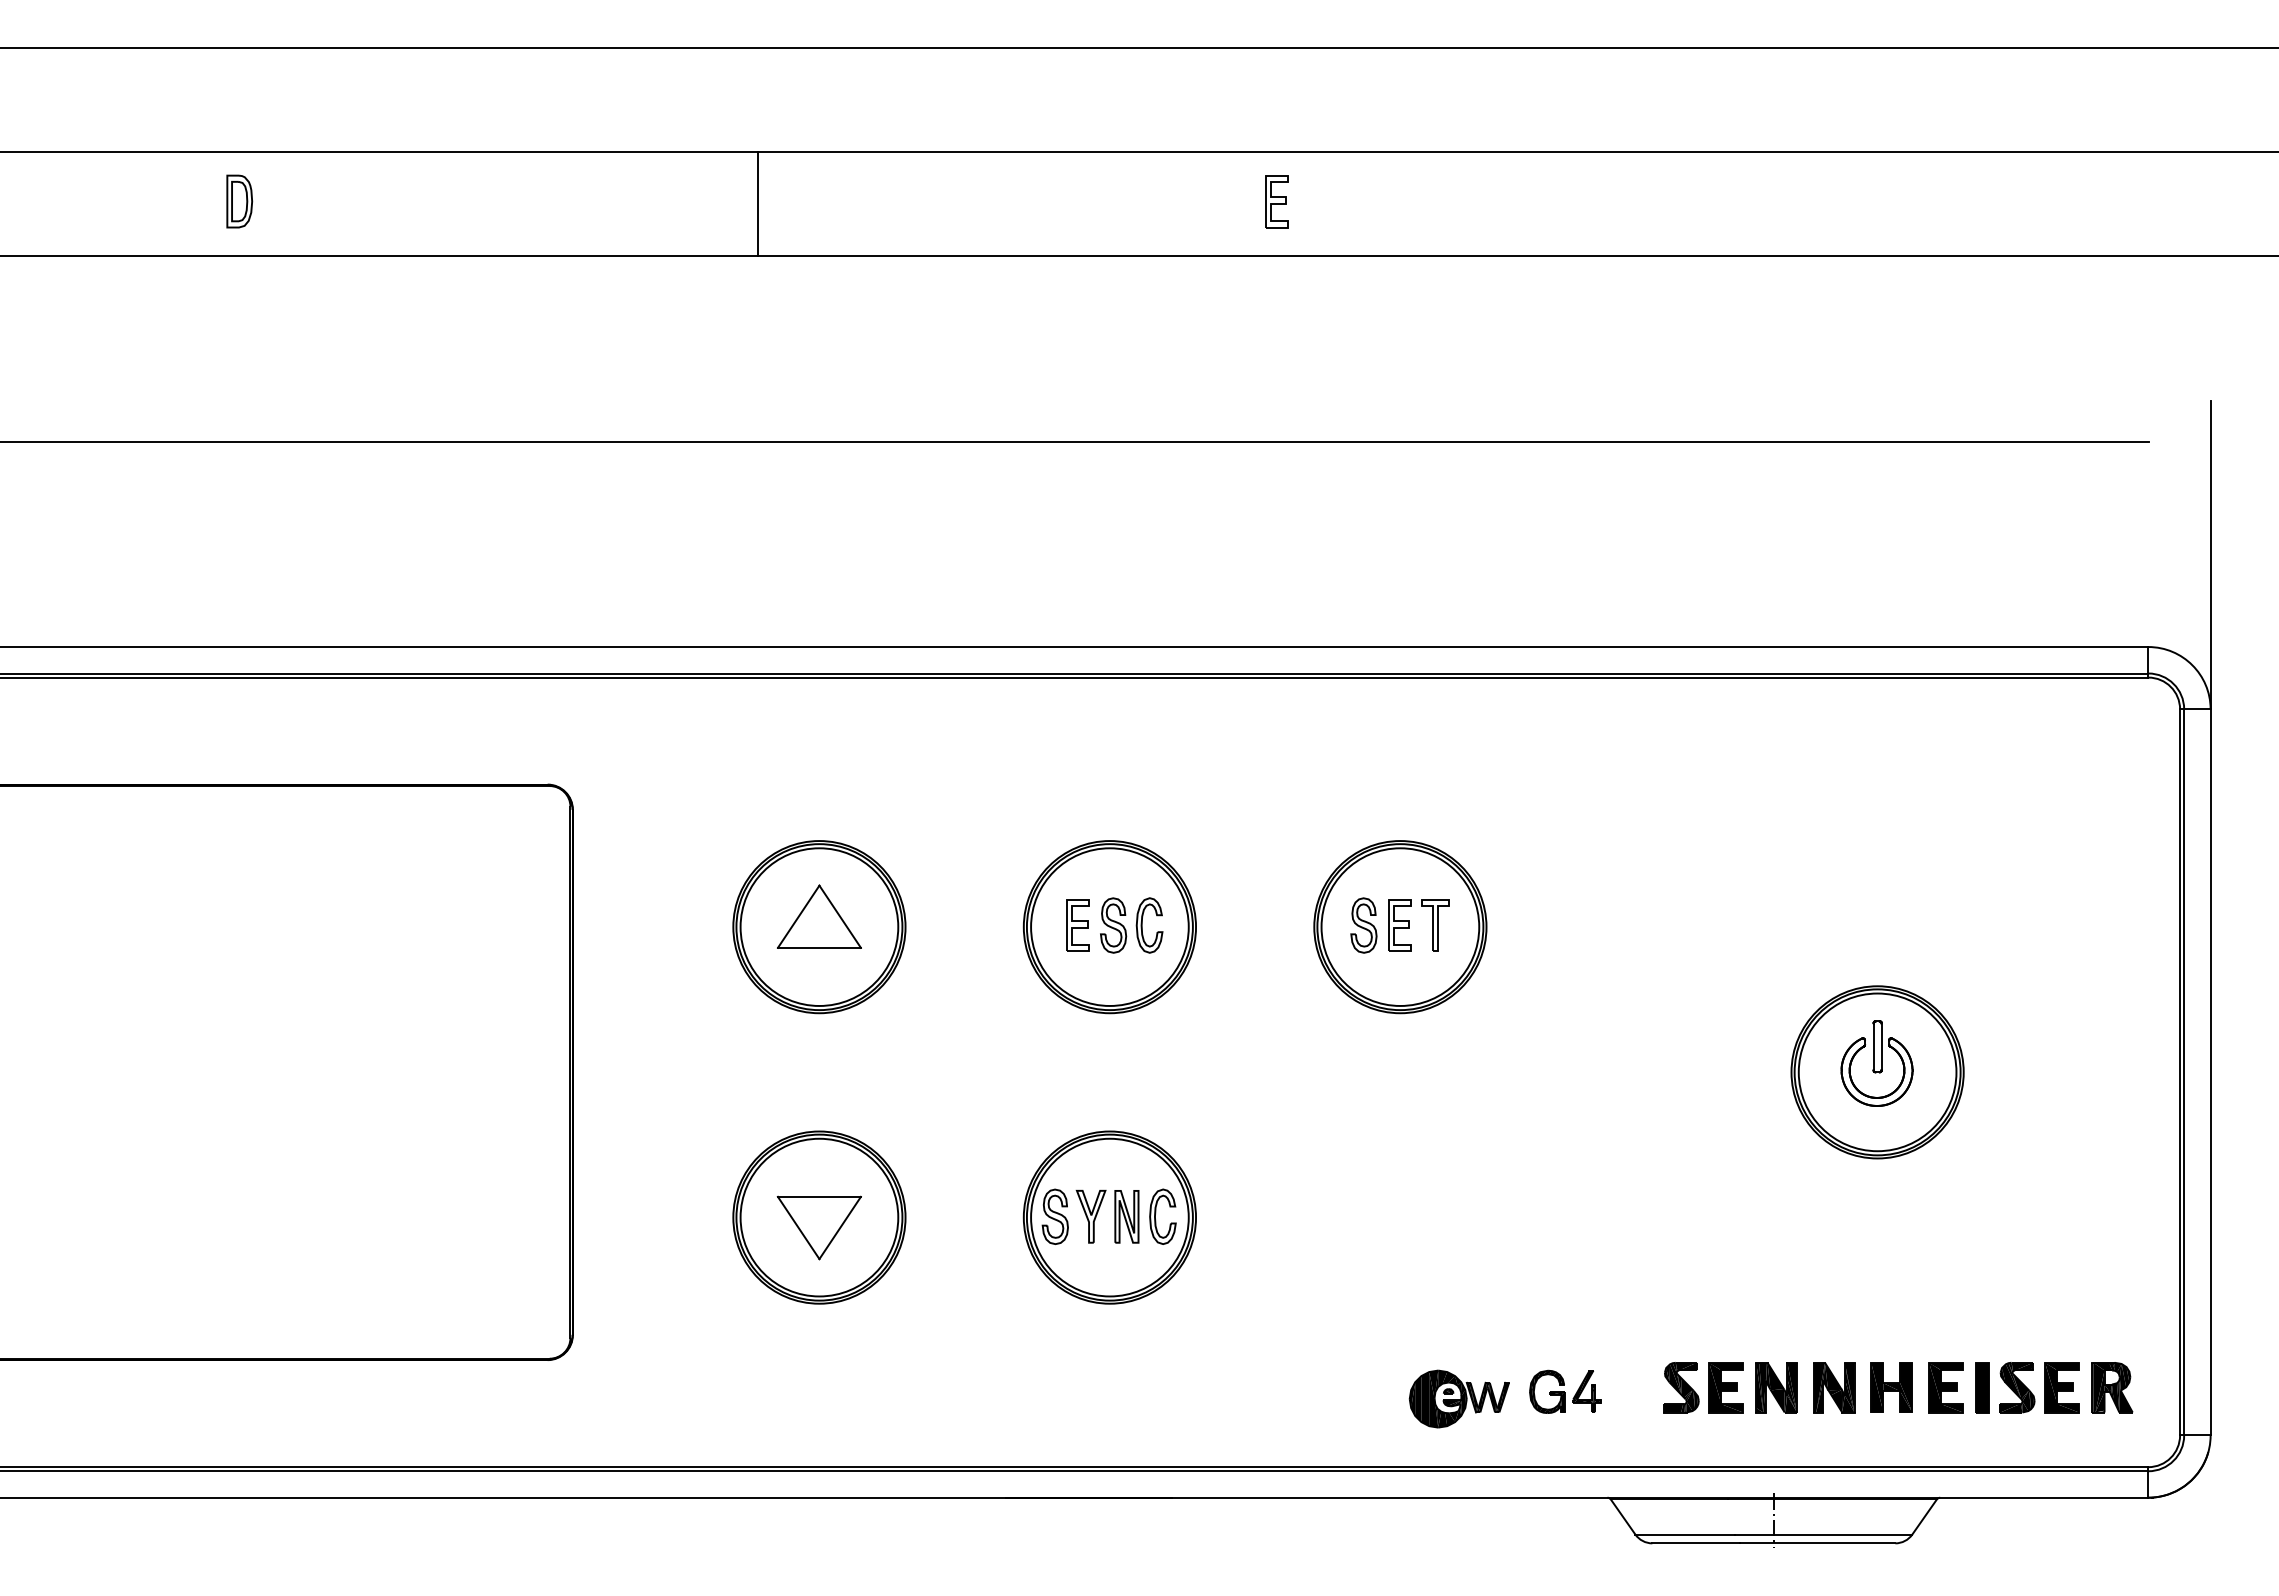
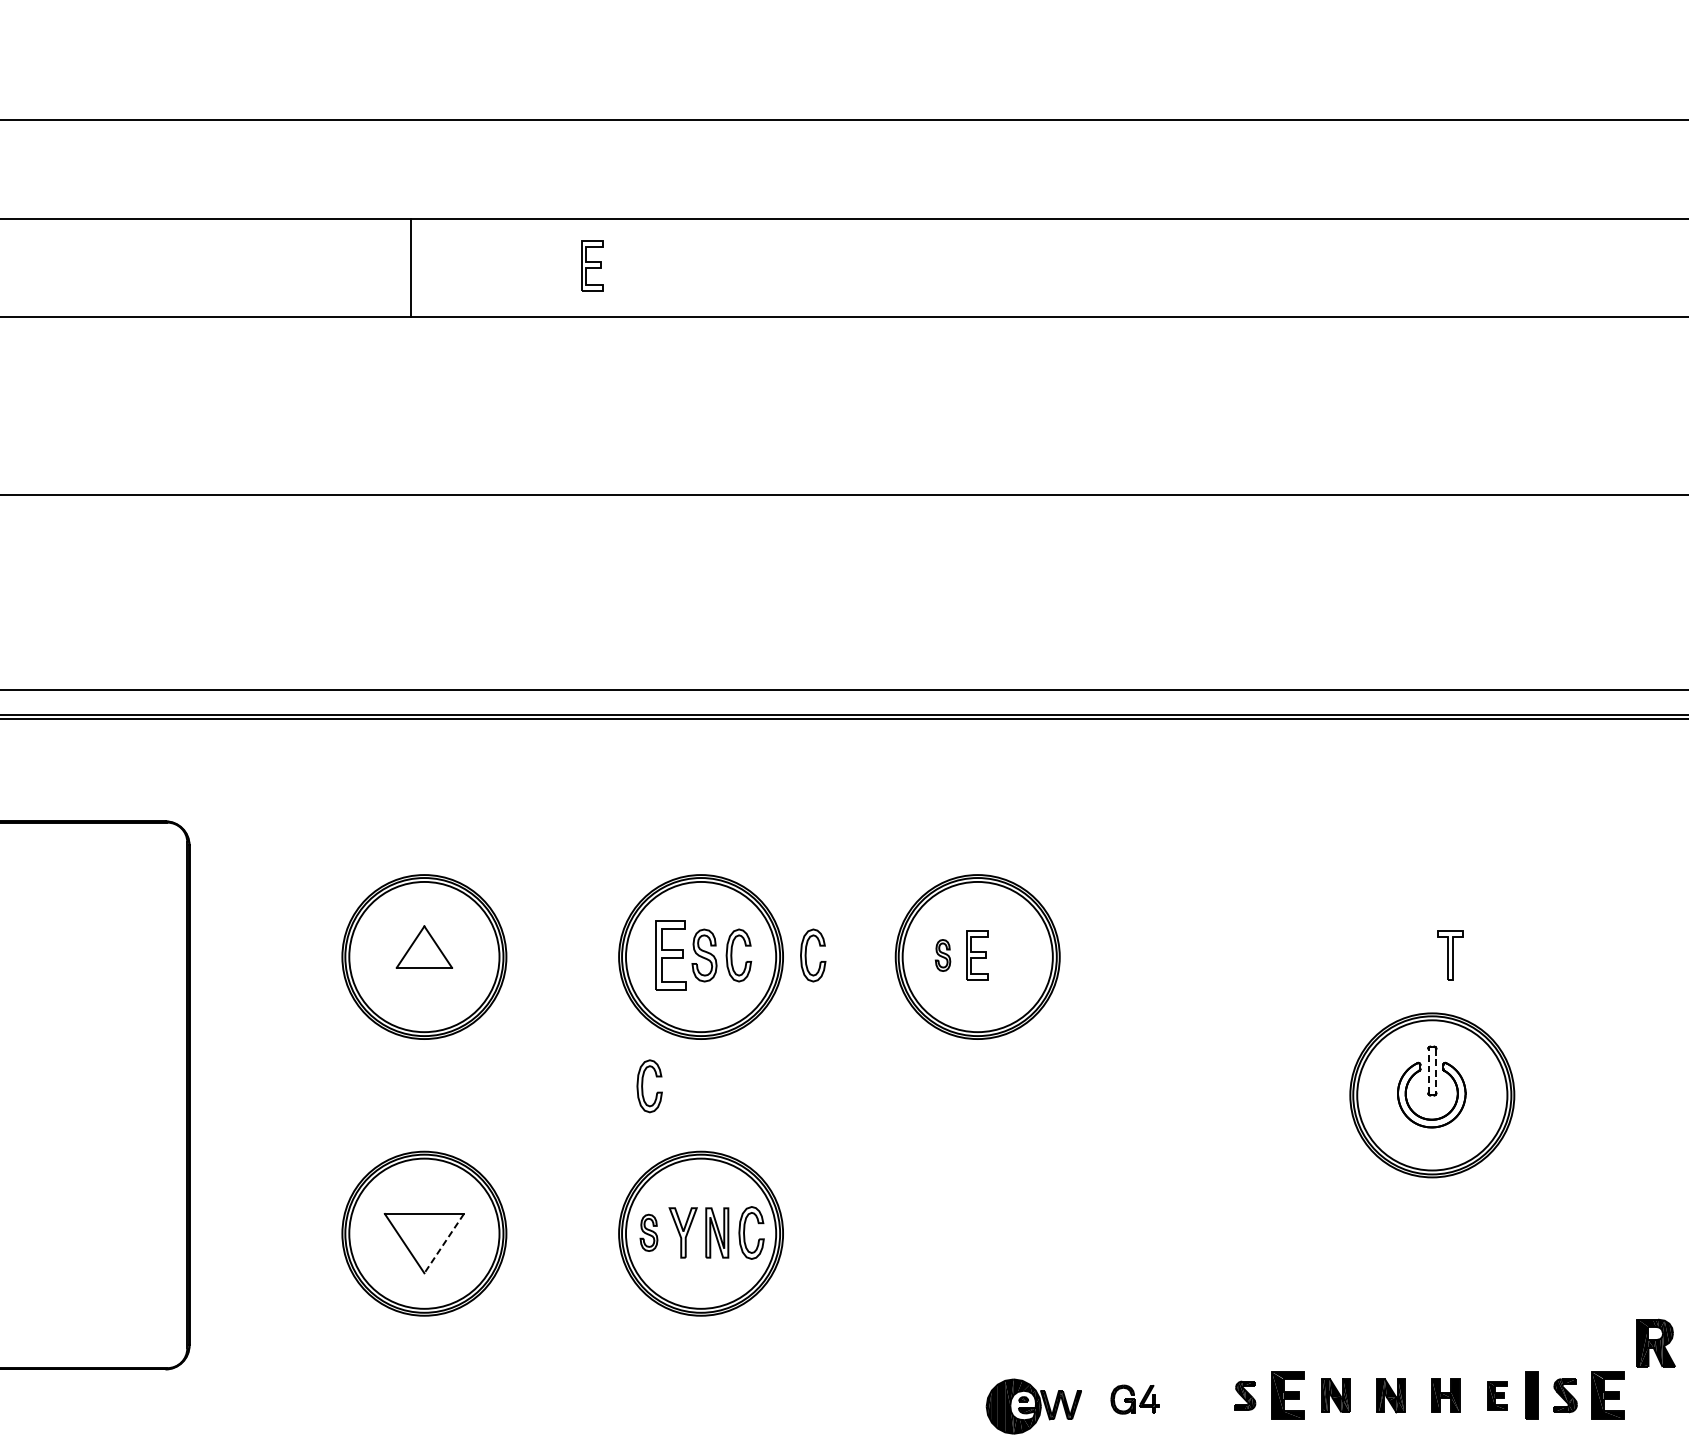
part: (1276, 201) -> (592, 265), moved
line: (757, 203) -> (411, 267), moved
part: (819, 916) -> (424, 946), size x0.7
part: (1077, 925) -> (670, 955), size x1.4
part: (1220, 925) -> (806, 955), added
part: (1363, 925) -> (942, 955), size x0.6
part: (1435, 925) -> (1450, 955), moved
line: (1873, 1046) -> (1428, 1070), solid -> dashed
line: (1881, 1047) -> (1436, 1071), solid -> dashed
part: (1049, 1059) -> (643, 1083), added
part: (1054, 1216) -> (648, 1232), size x0.7
line: (839, 1228) -> (443, 1244), solid -> dashed
part: (1681, 1387) -> (1245, 1395), size x0.6
part: (1776, 1387) -> (1336, 1395), size x0.7
part: (1834, 1387) -> (1391, 1395), size x0.7
part: (1891, 1387) -> (1445, 1395), size x0.7
part: (1945, 1387) -> (1496, 1395), size x0.6
part: (2017, 1387) -> (1565, 1395), size x0.7
part: (2112, 1387) -> (1656, 1343), moved
part: (1565, 1391) -> (1135, 1399), size x0.7

